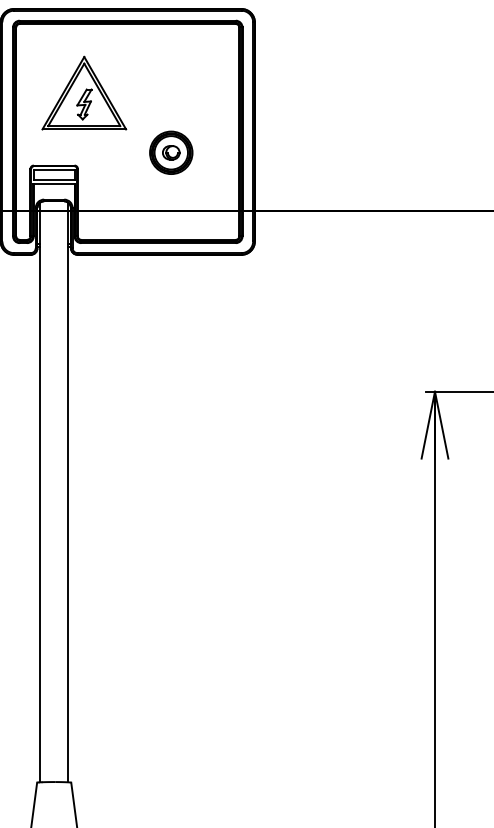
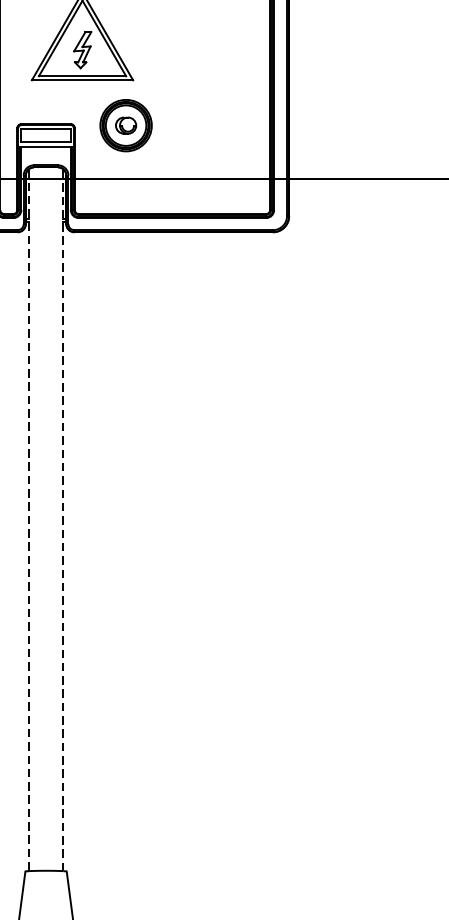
part: (171, 152) -> (126, 125), moved
line: (39, 492) -> (28, 520), solid -> dashed
line: (68, 492) -> (63, 520), solid -> dashed

